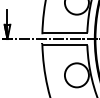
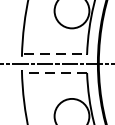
line: (65, 32) -> (55, 54), solid -> dashed
line: (65, 45) -> (55, 73), solid -> dashed

